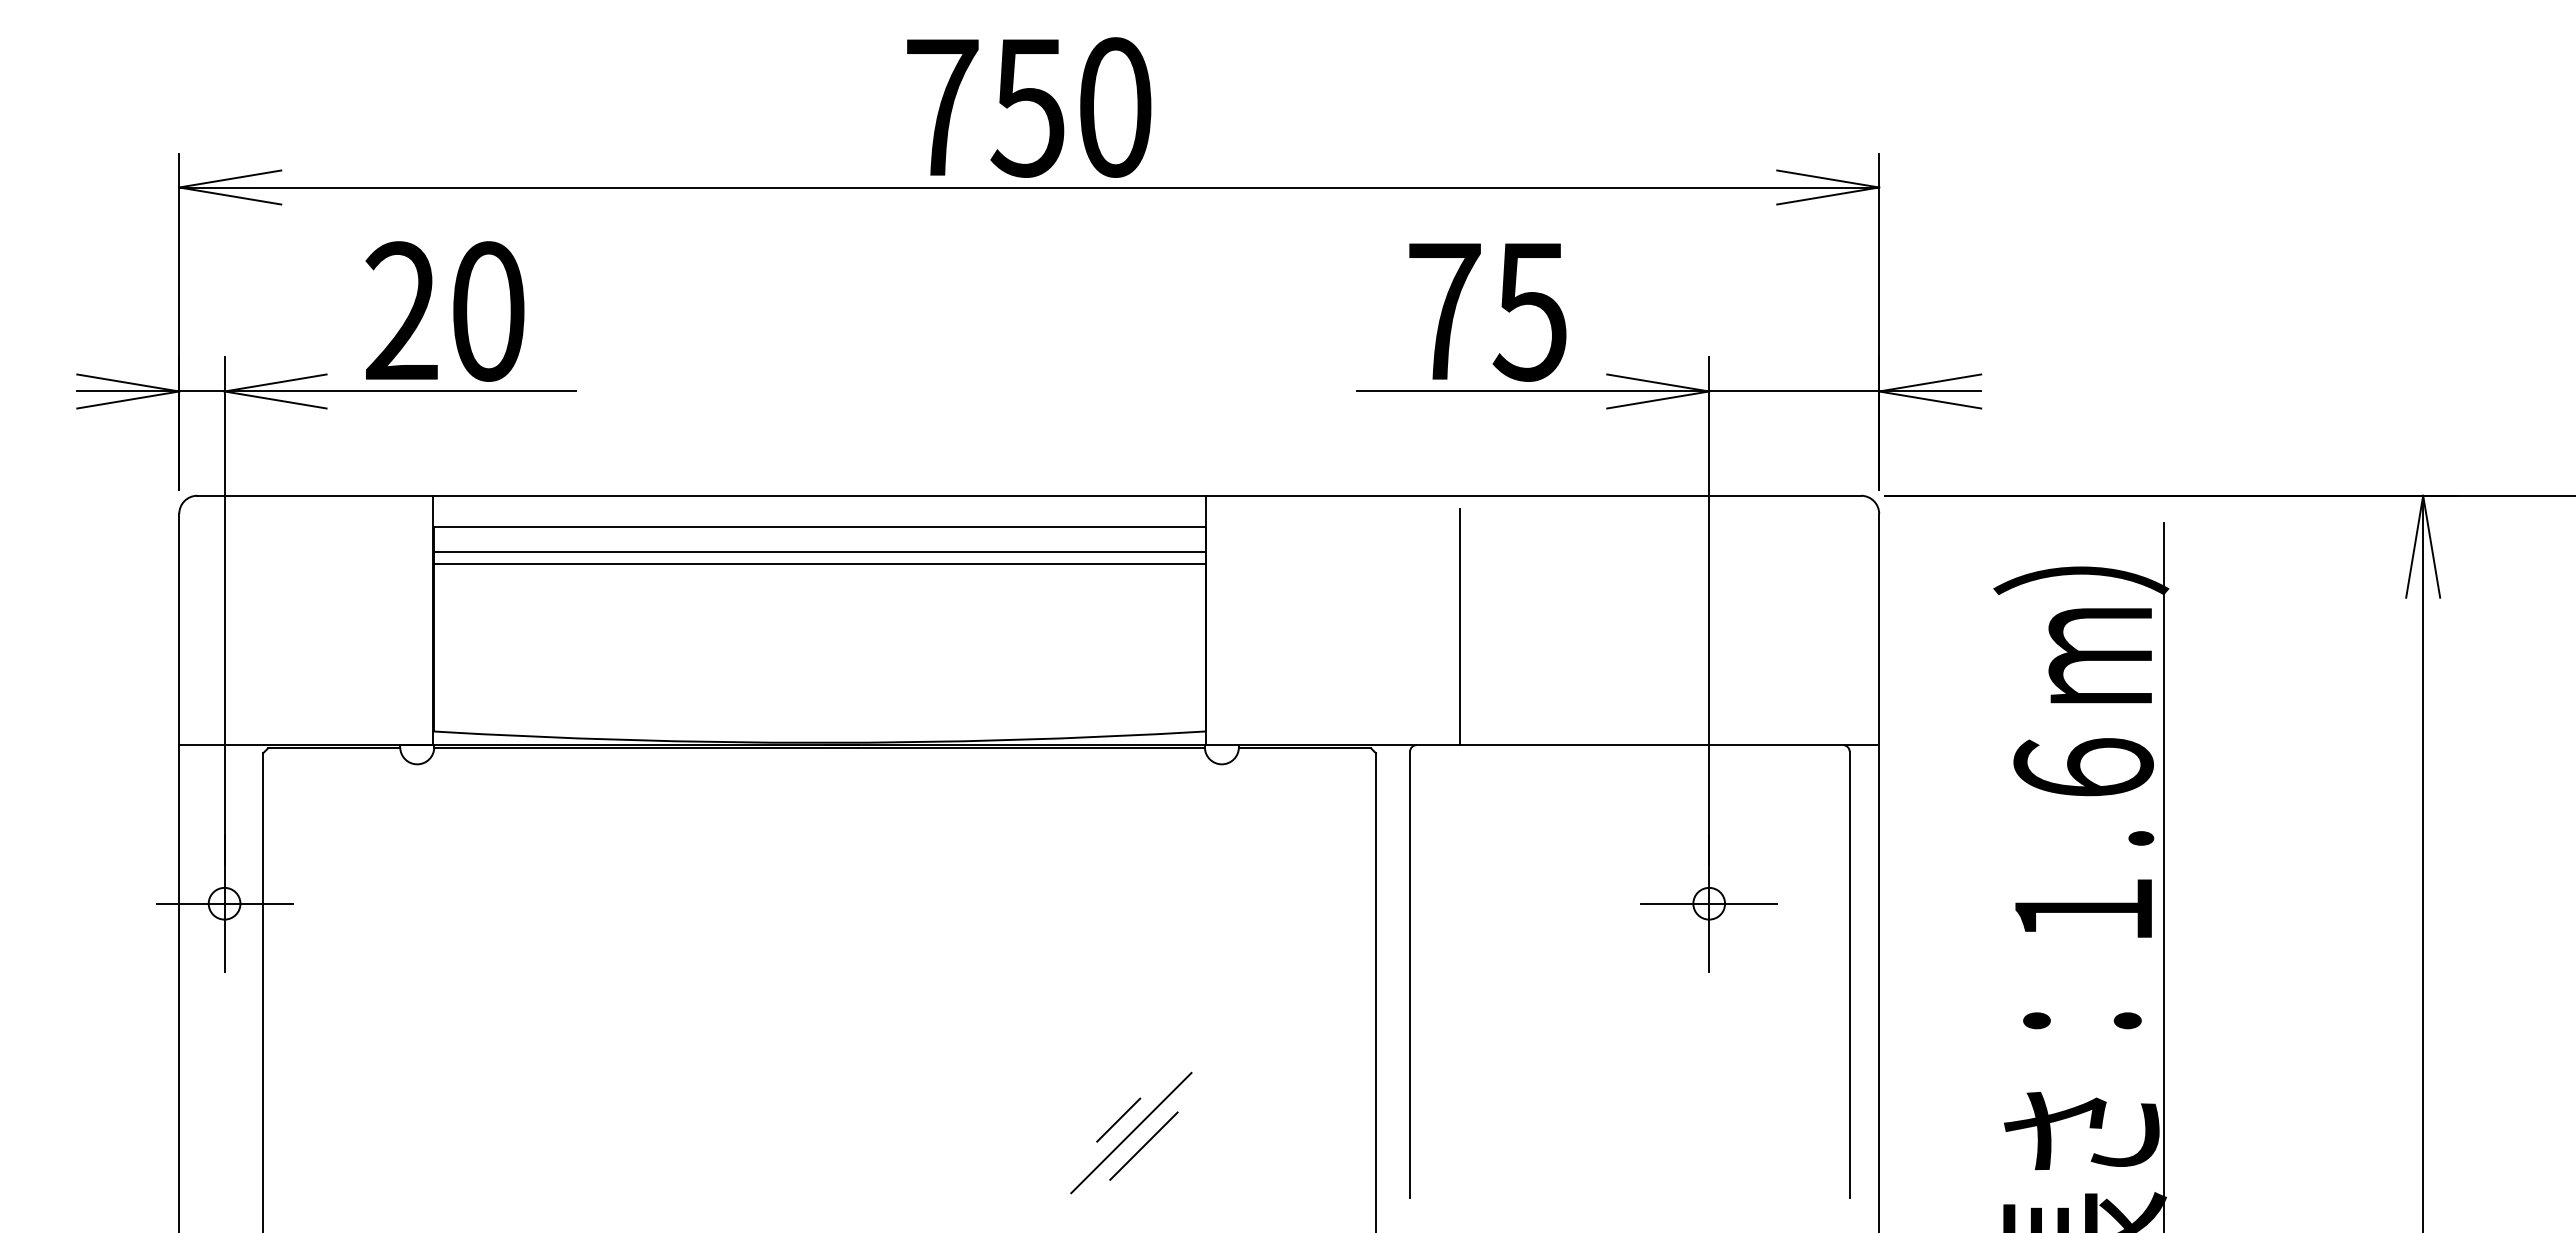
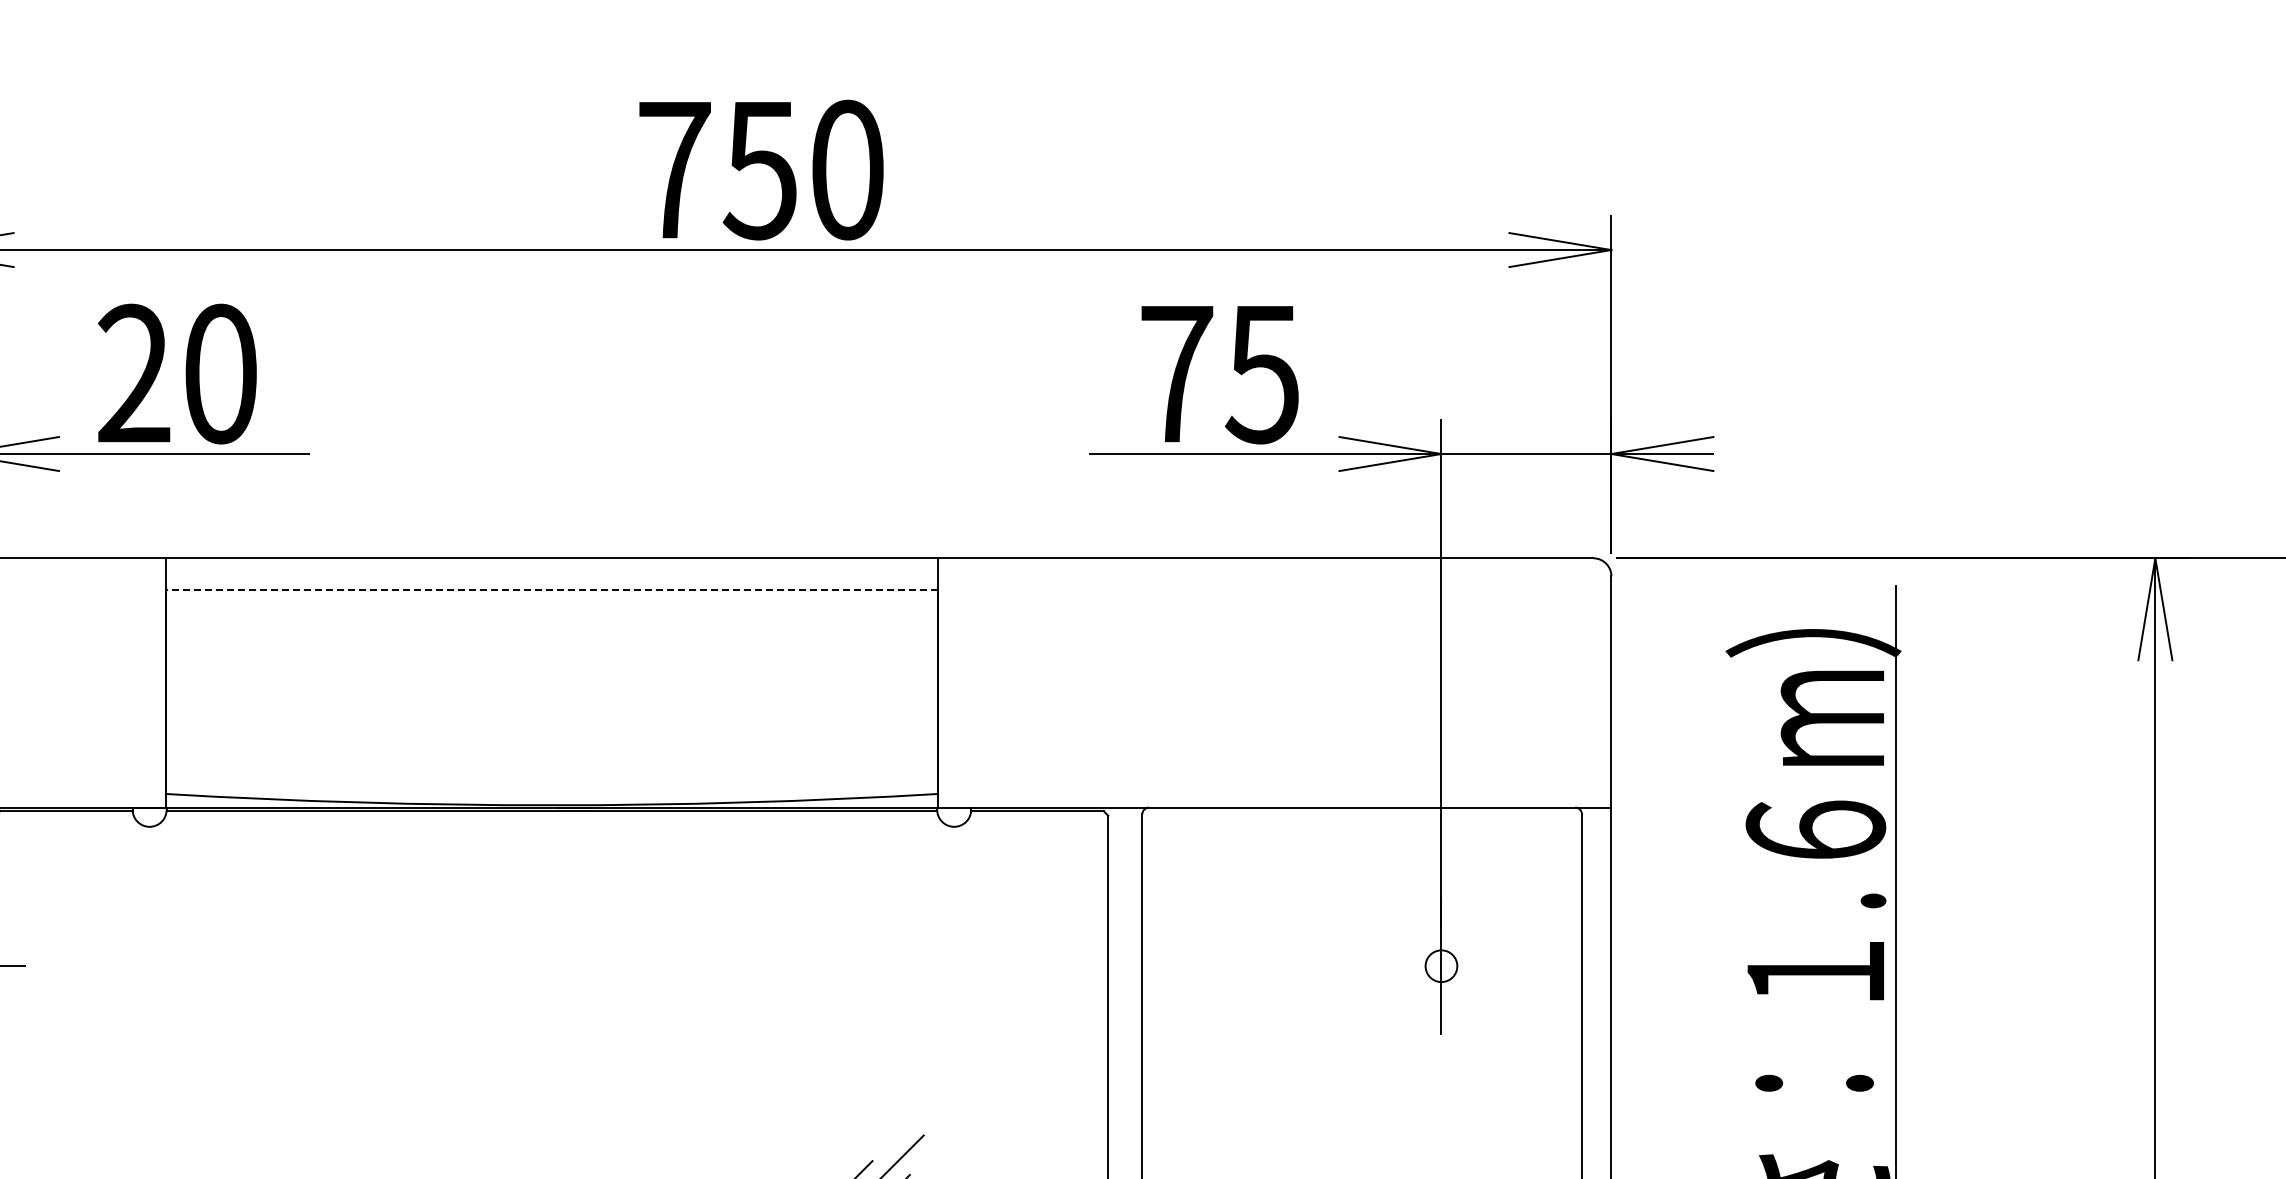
line: (819, 527) -> (551, 590), solid -> dashed
line: (819, 552) -> (551, 615), removed
line: (819, 563) -> (551, 626), removed
line: (1459, 626) -> (1191, 689), removed
line: (1709, 903) -> (1441, 965), removed

